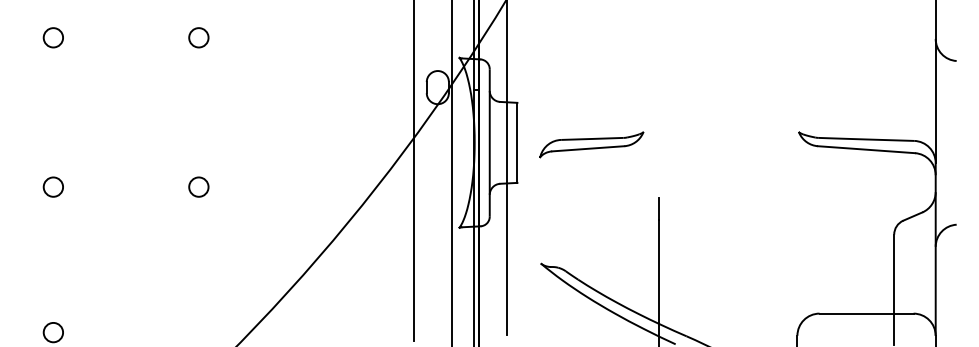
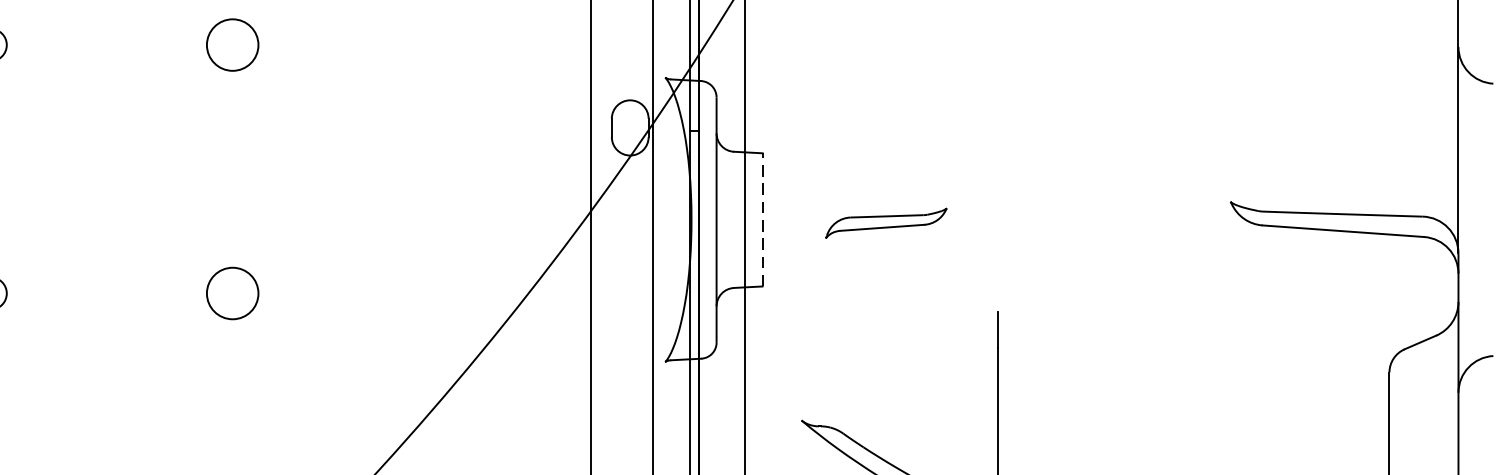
circle: (198, 37) -> (232, 44), size x1.6
line: (517, 142) -> (762, 219), solid -> dashed
part: (591, 144) -> (885, 222), size x0.7
circle: (198, 186) -> (232, 292), size x1.6

